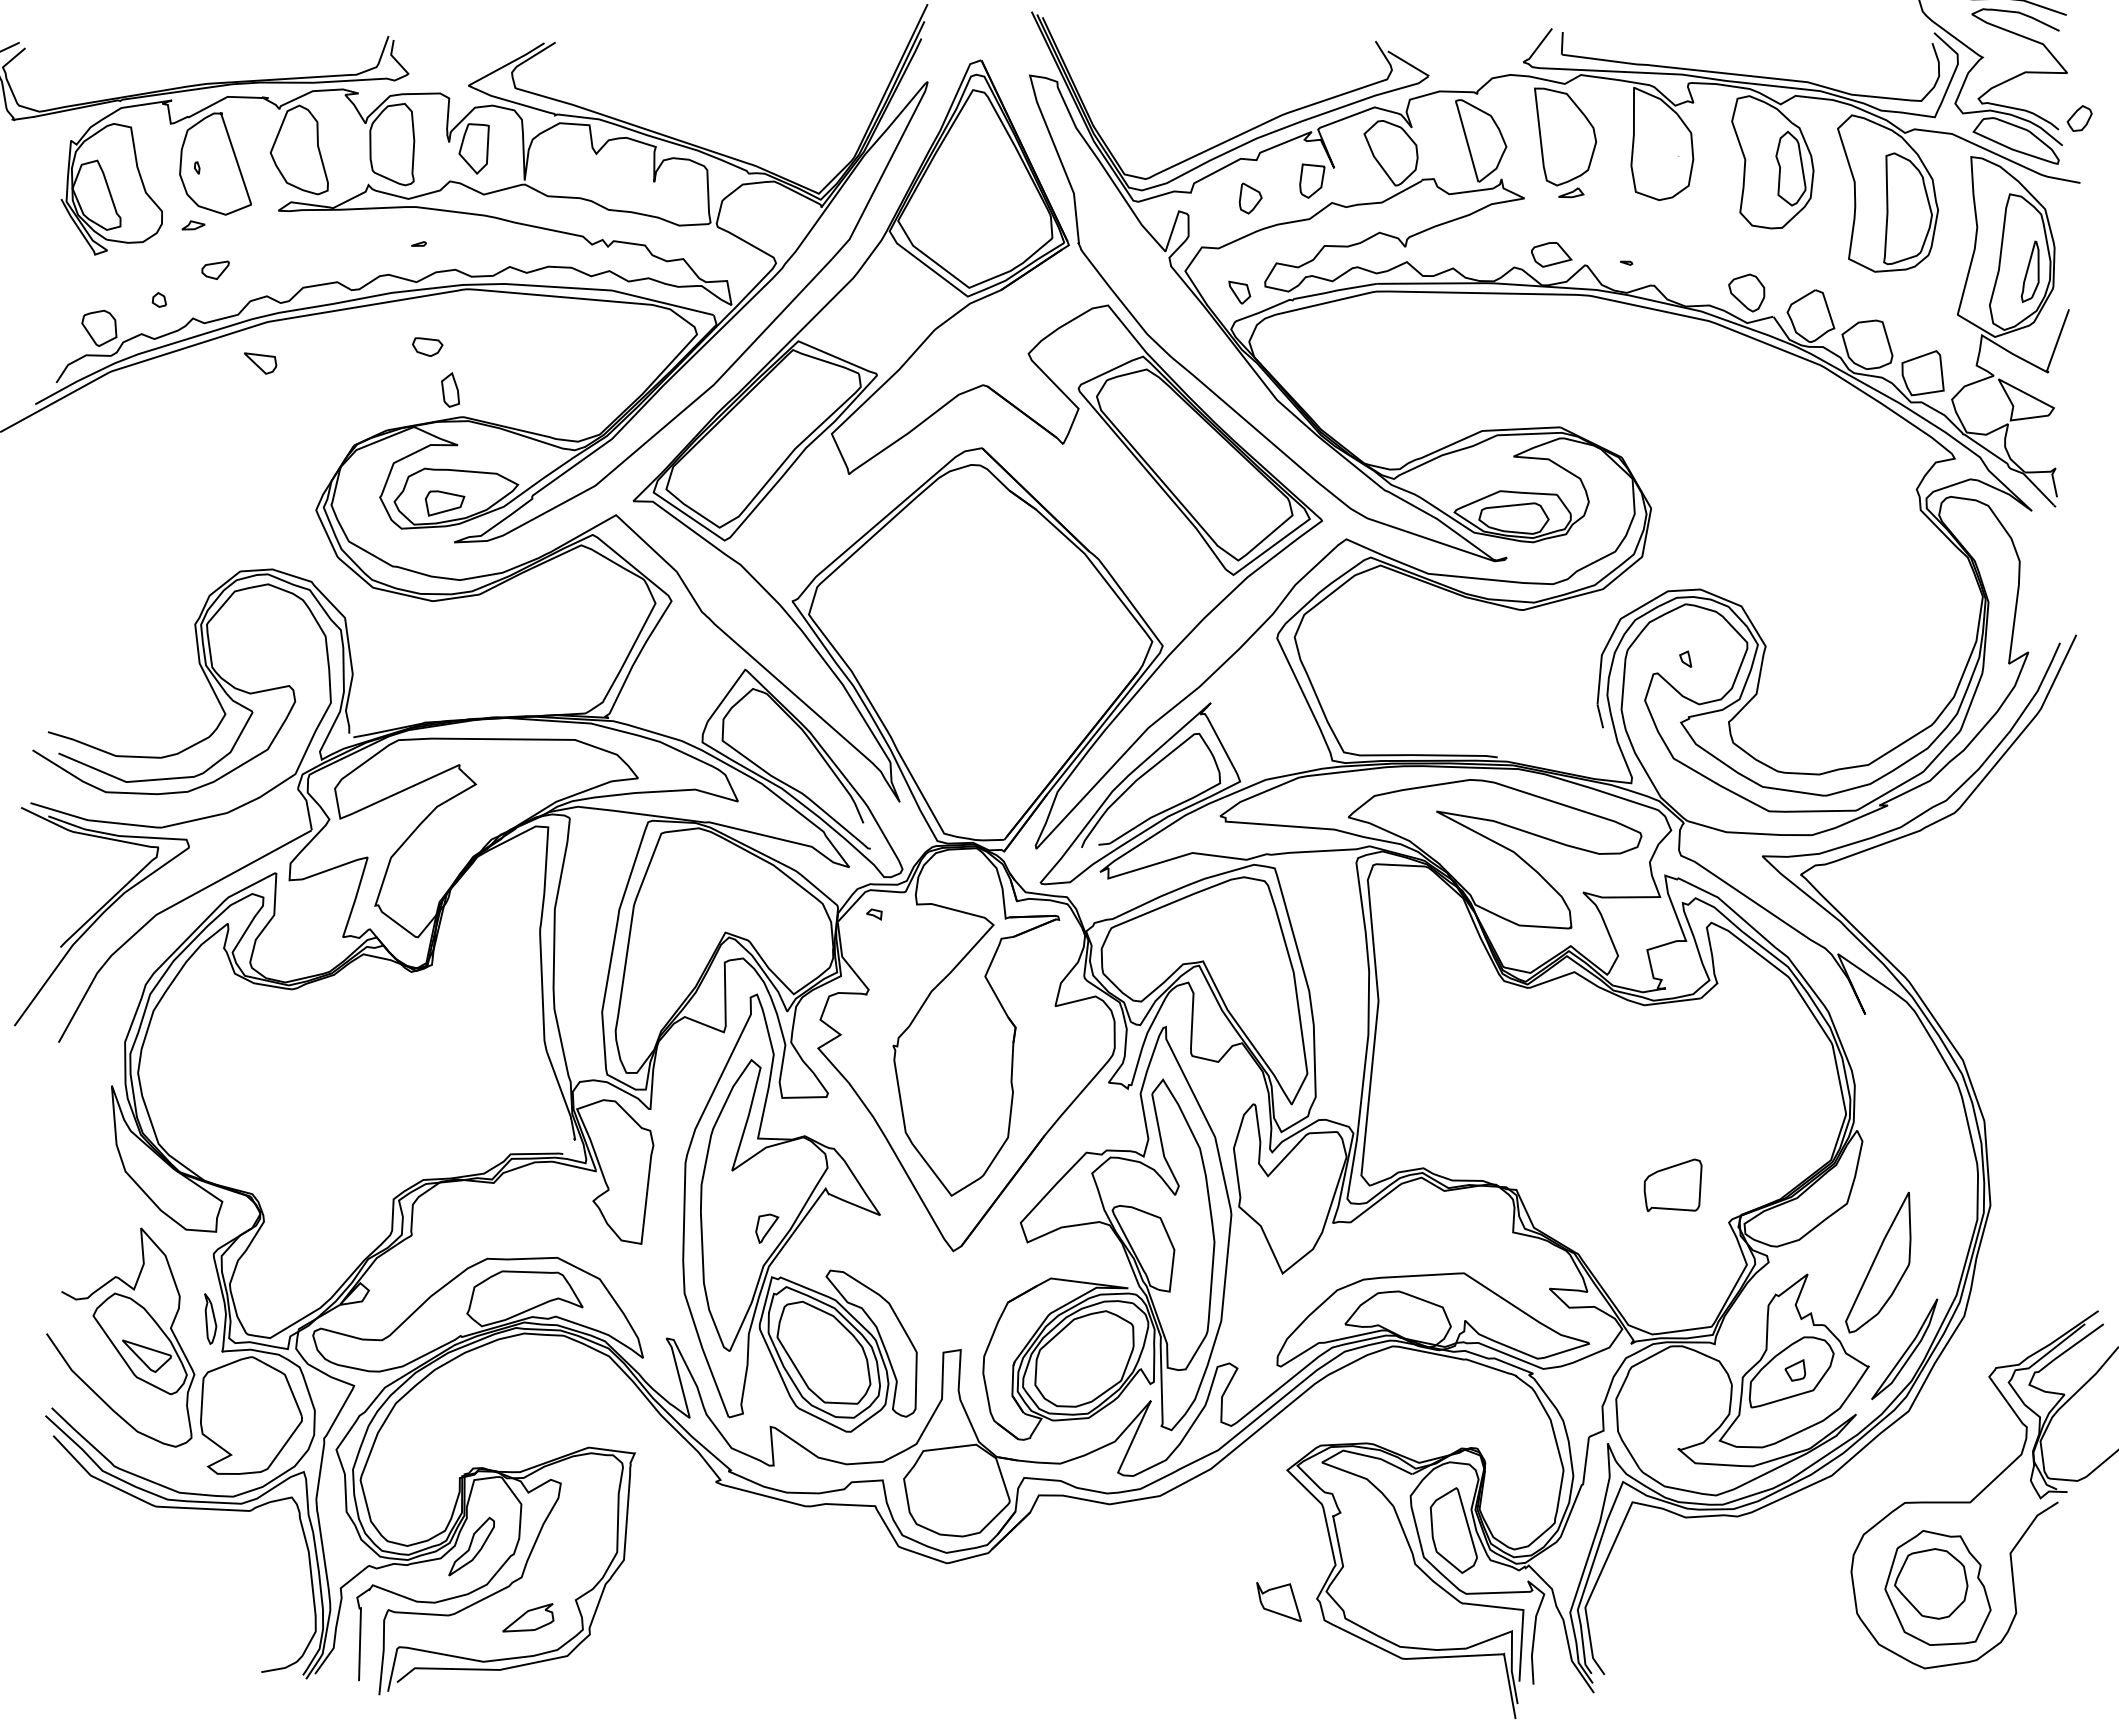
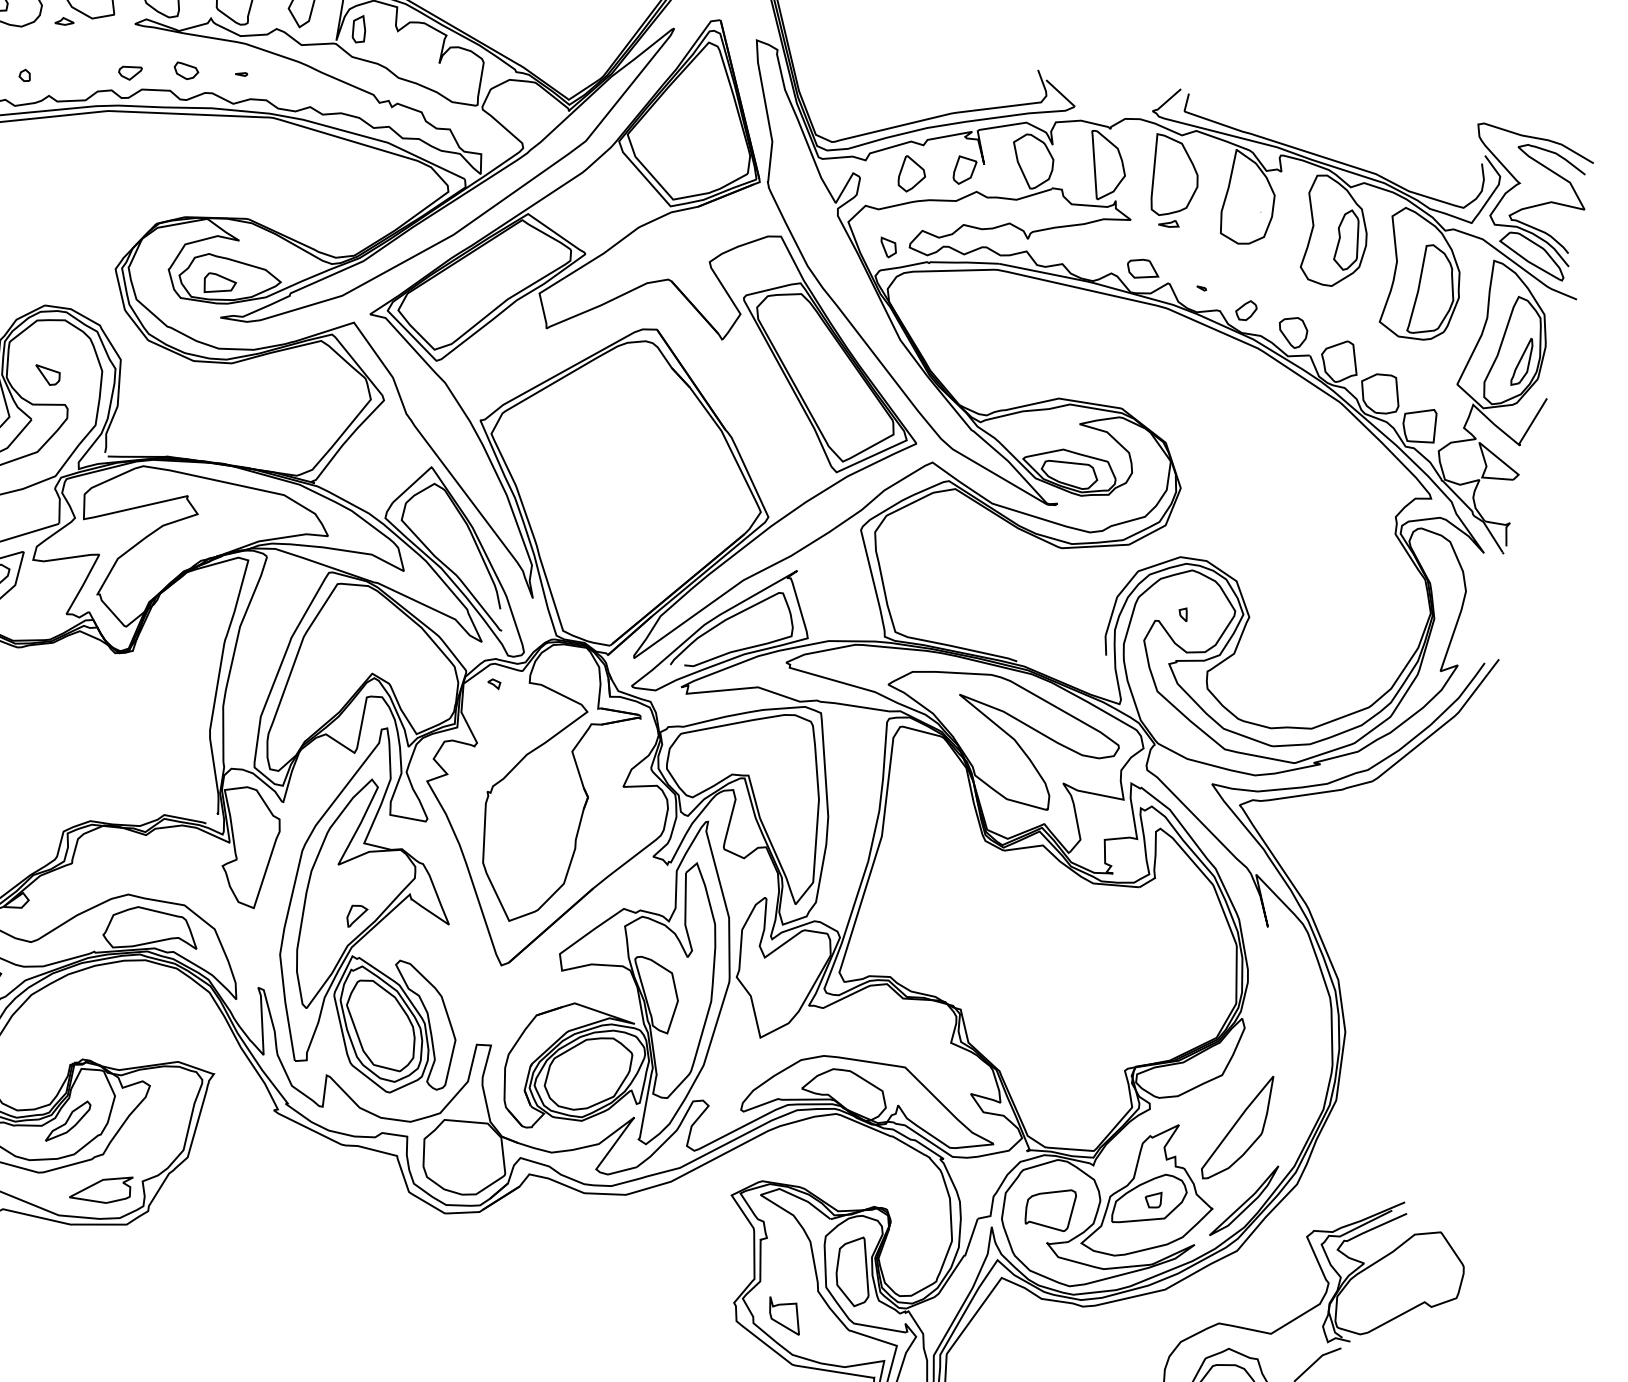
part: (2079, 118) -> (1246, 310), moved
part: (1250, 198) -> (912, 174), size x1.43
part: (215, 269) -> (130, 71), moved
part: (427, 346) -> (186, 70), moved
part: (260, 363) -> (47, 375), moved
part: (450, 389) -> (359, 28), moved
part: (1672, 1184) -> (1049, 1206), moved
part: (1278, 1602) -> (784, 1316), moved
part: (528, 1617) -> (102, 1187), size x1.43

